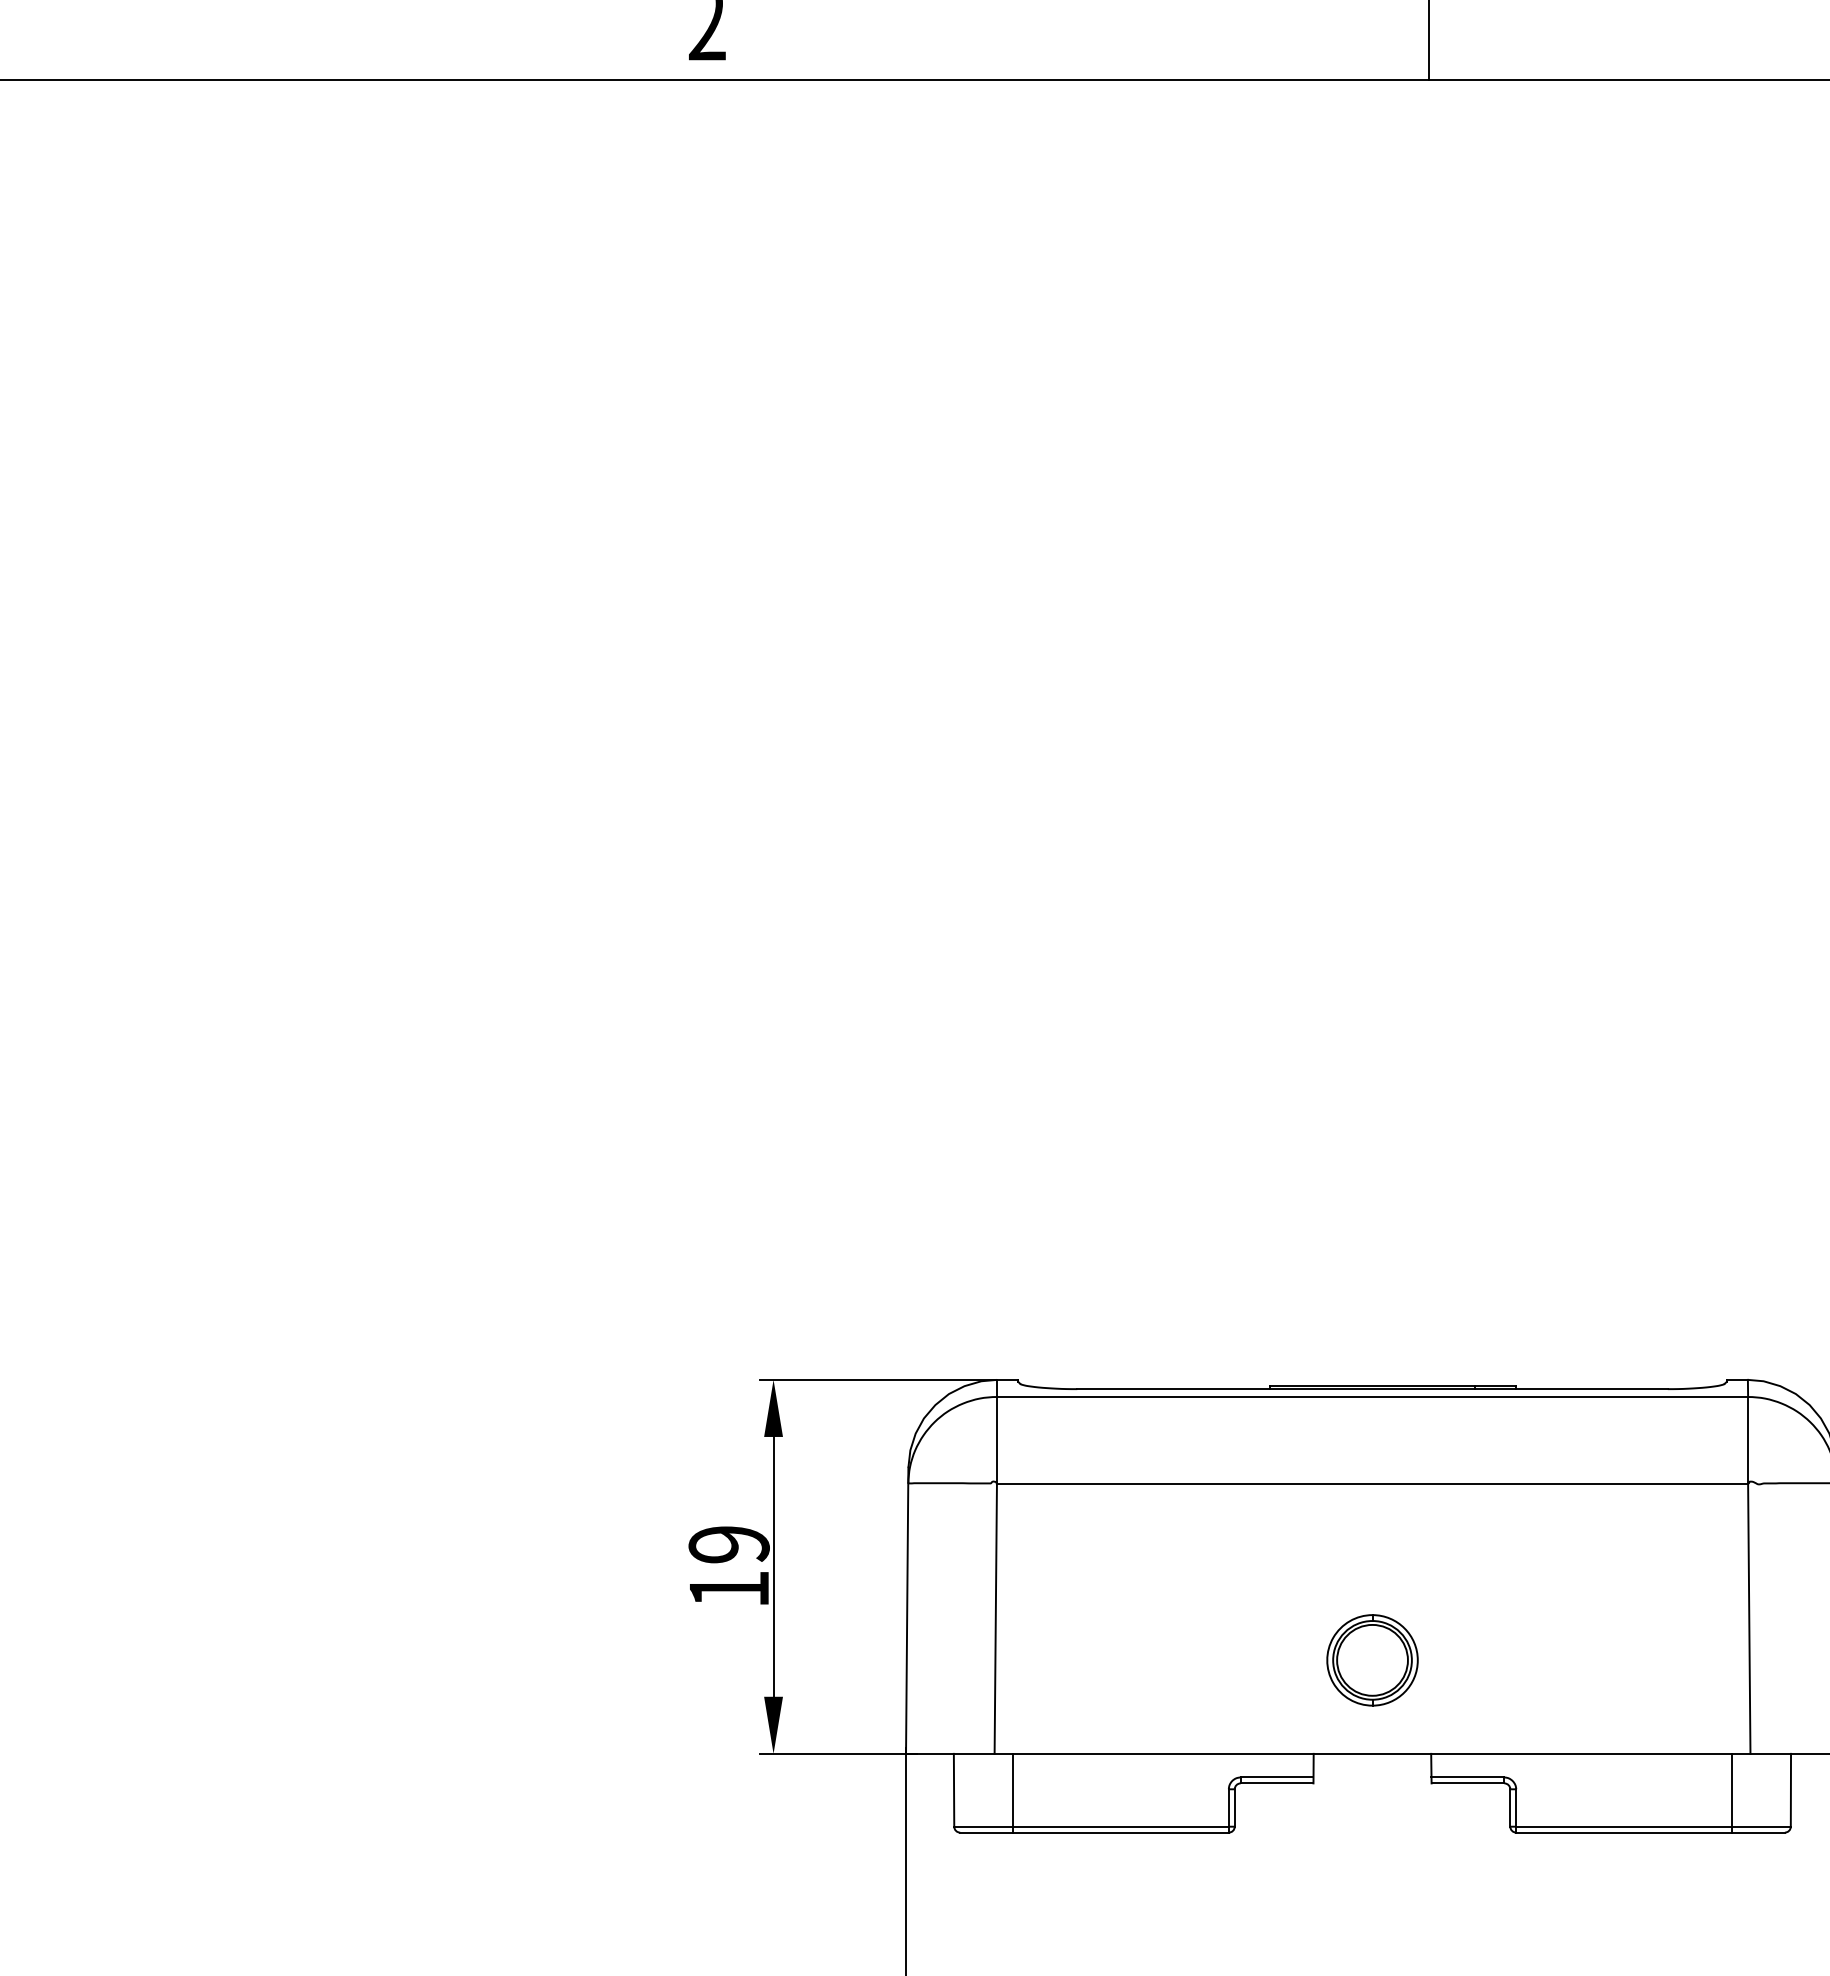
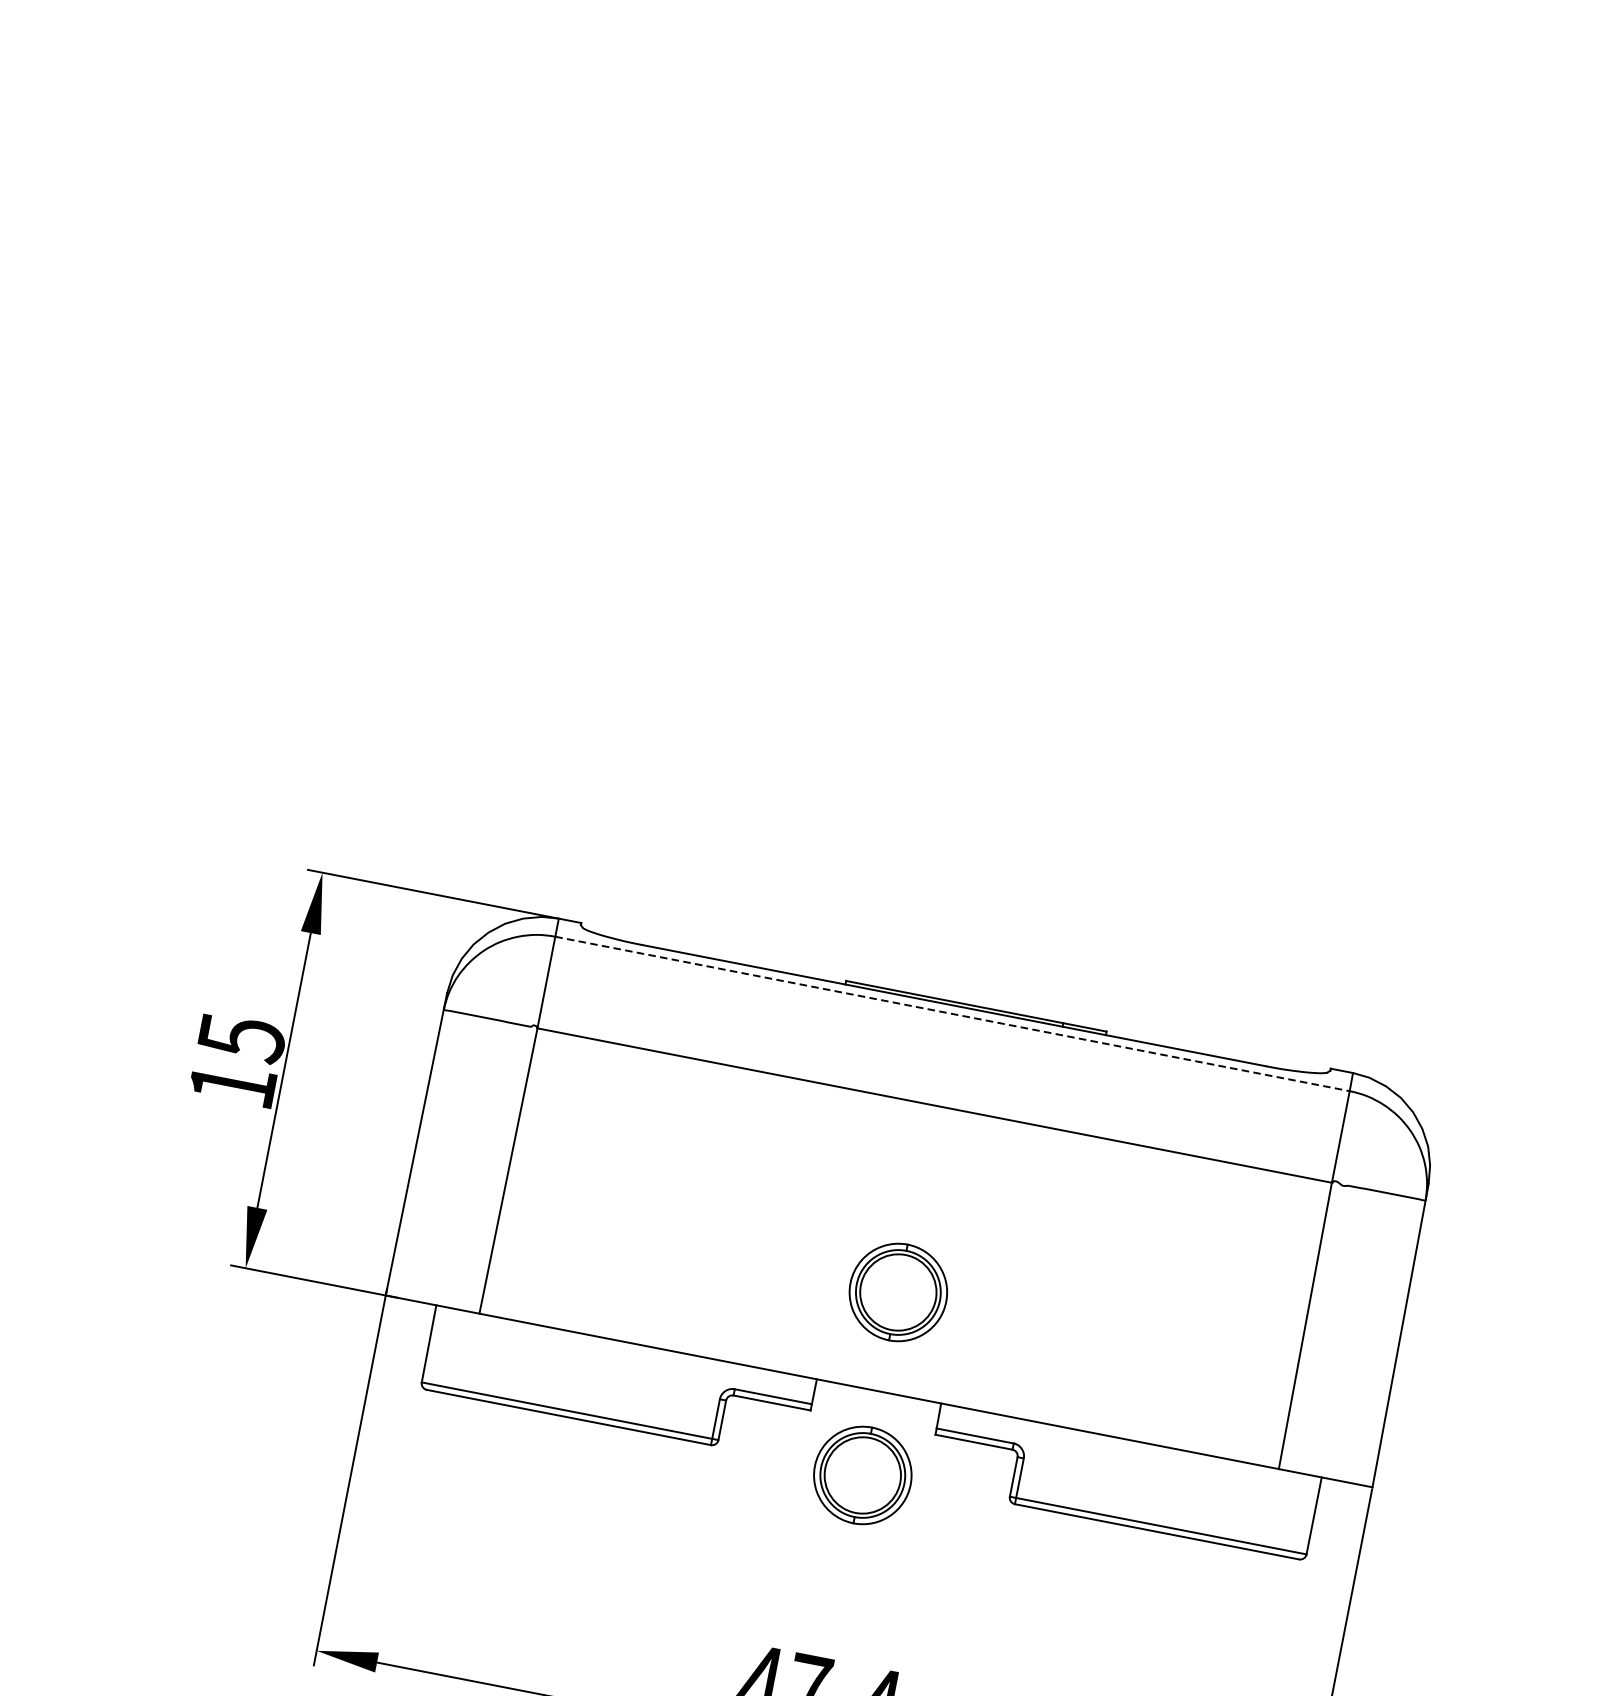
line: (1372, 1397) -> (952, 1014), solid -> dashed
text: (728, 1545) -> (240, 1038), 19 -> 15
line: (1013, 1792) -> (491, 1358), removed
line: (1731, 1792) -> (1250, 1506), removed
part: (1372, 1833) -> (862, 1475), added

